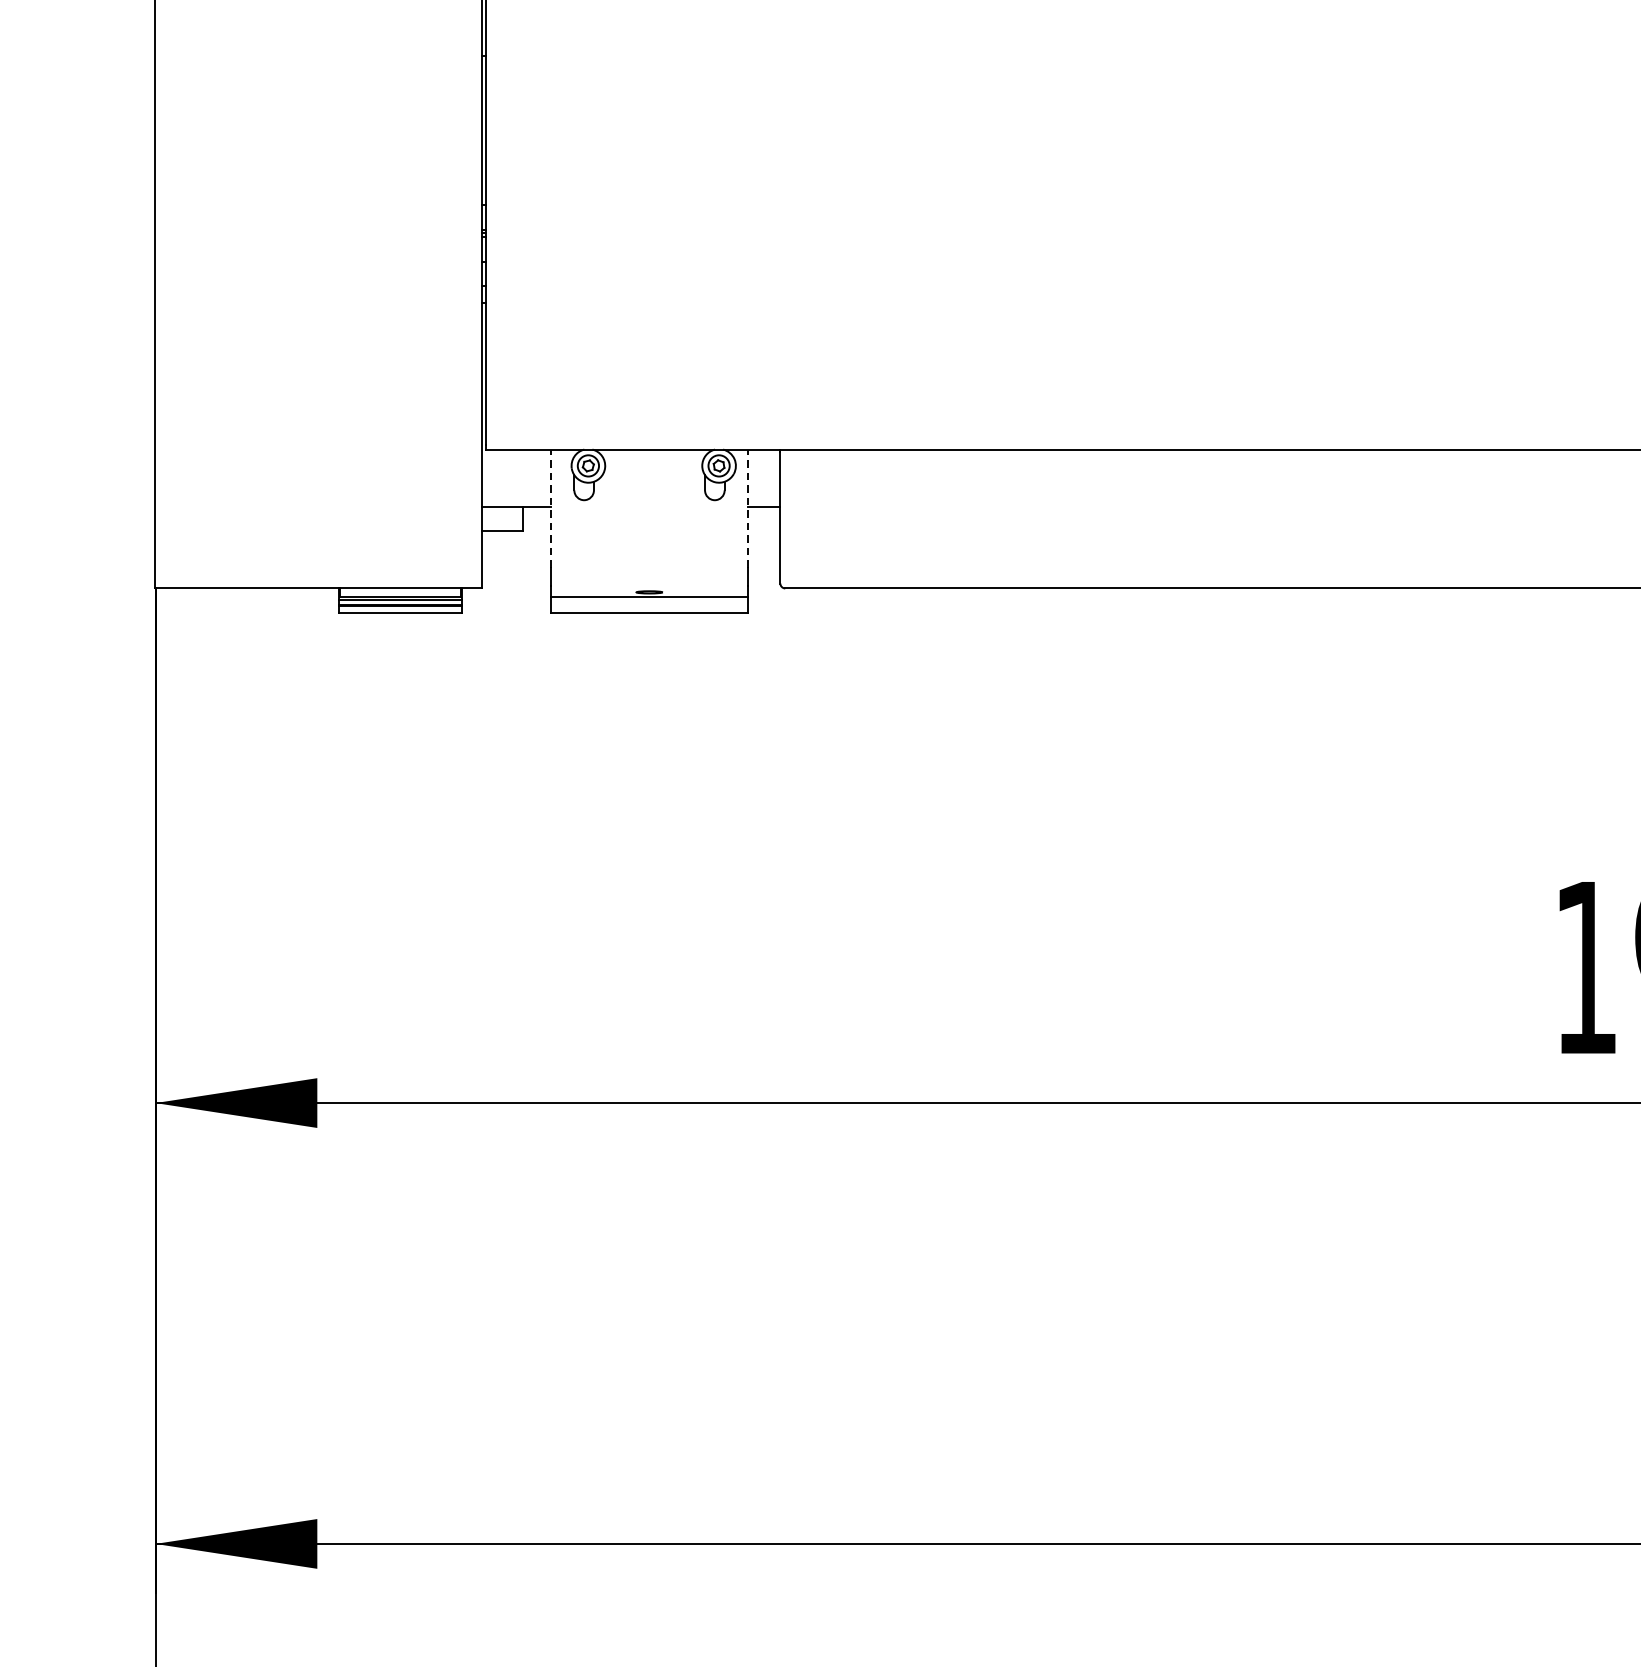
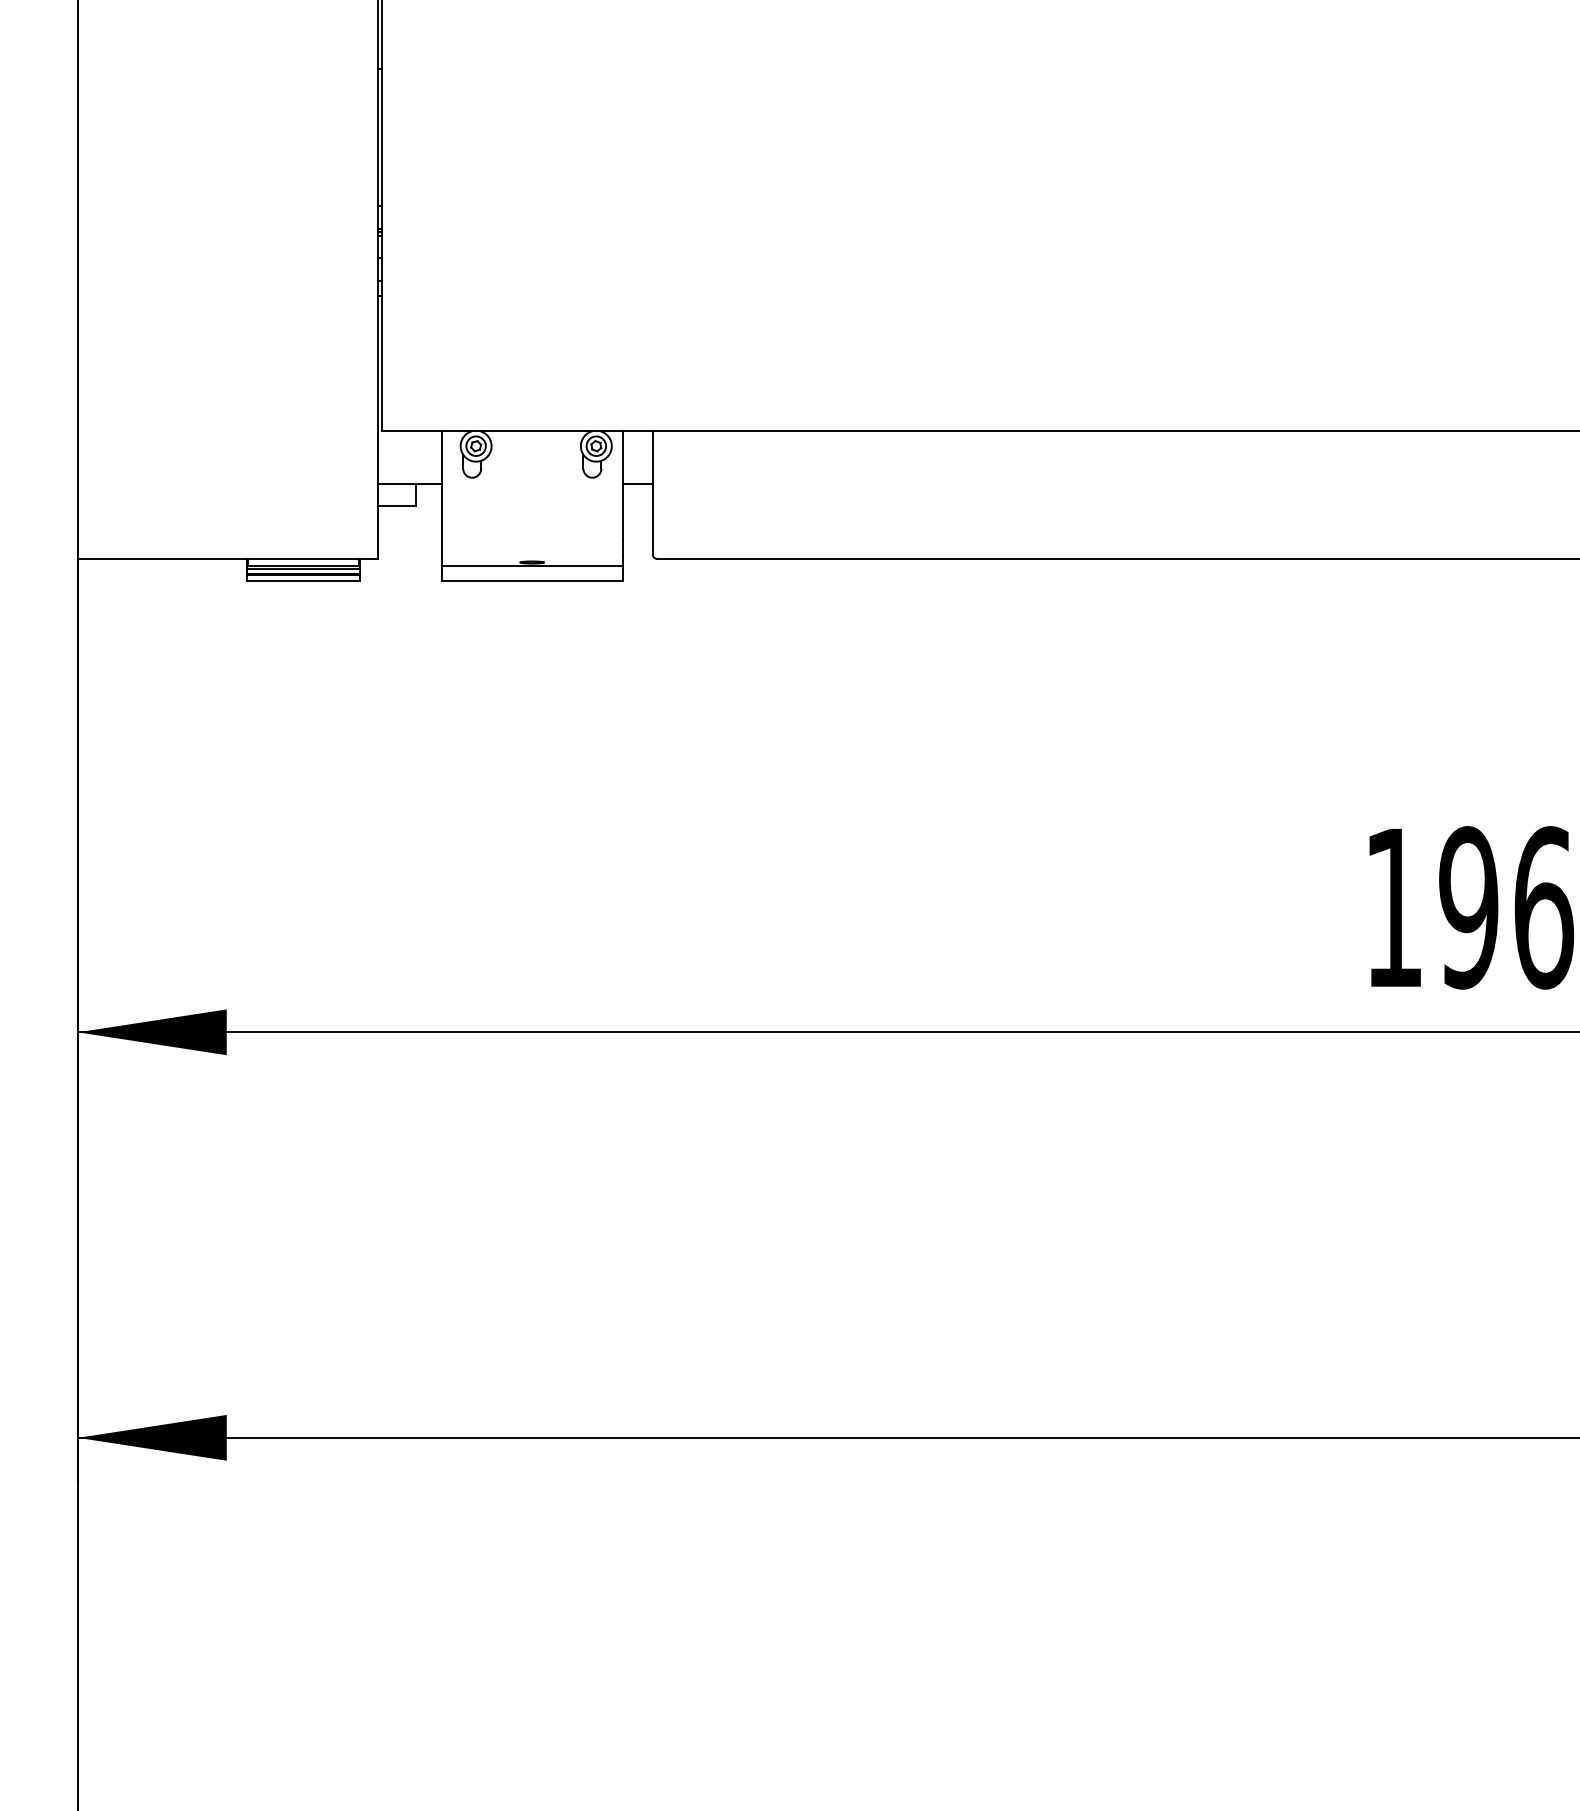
line: (551, 508) -> (442, 485), dashed -> solid
line: (747, 508) -> (622, 485), dashed -> solid

